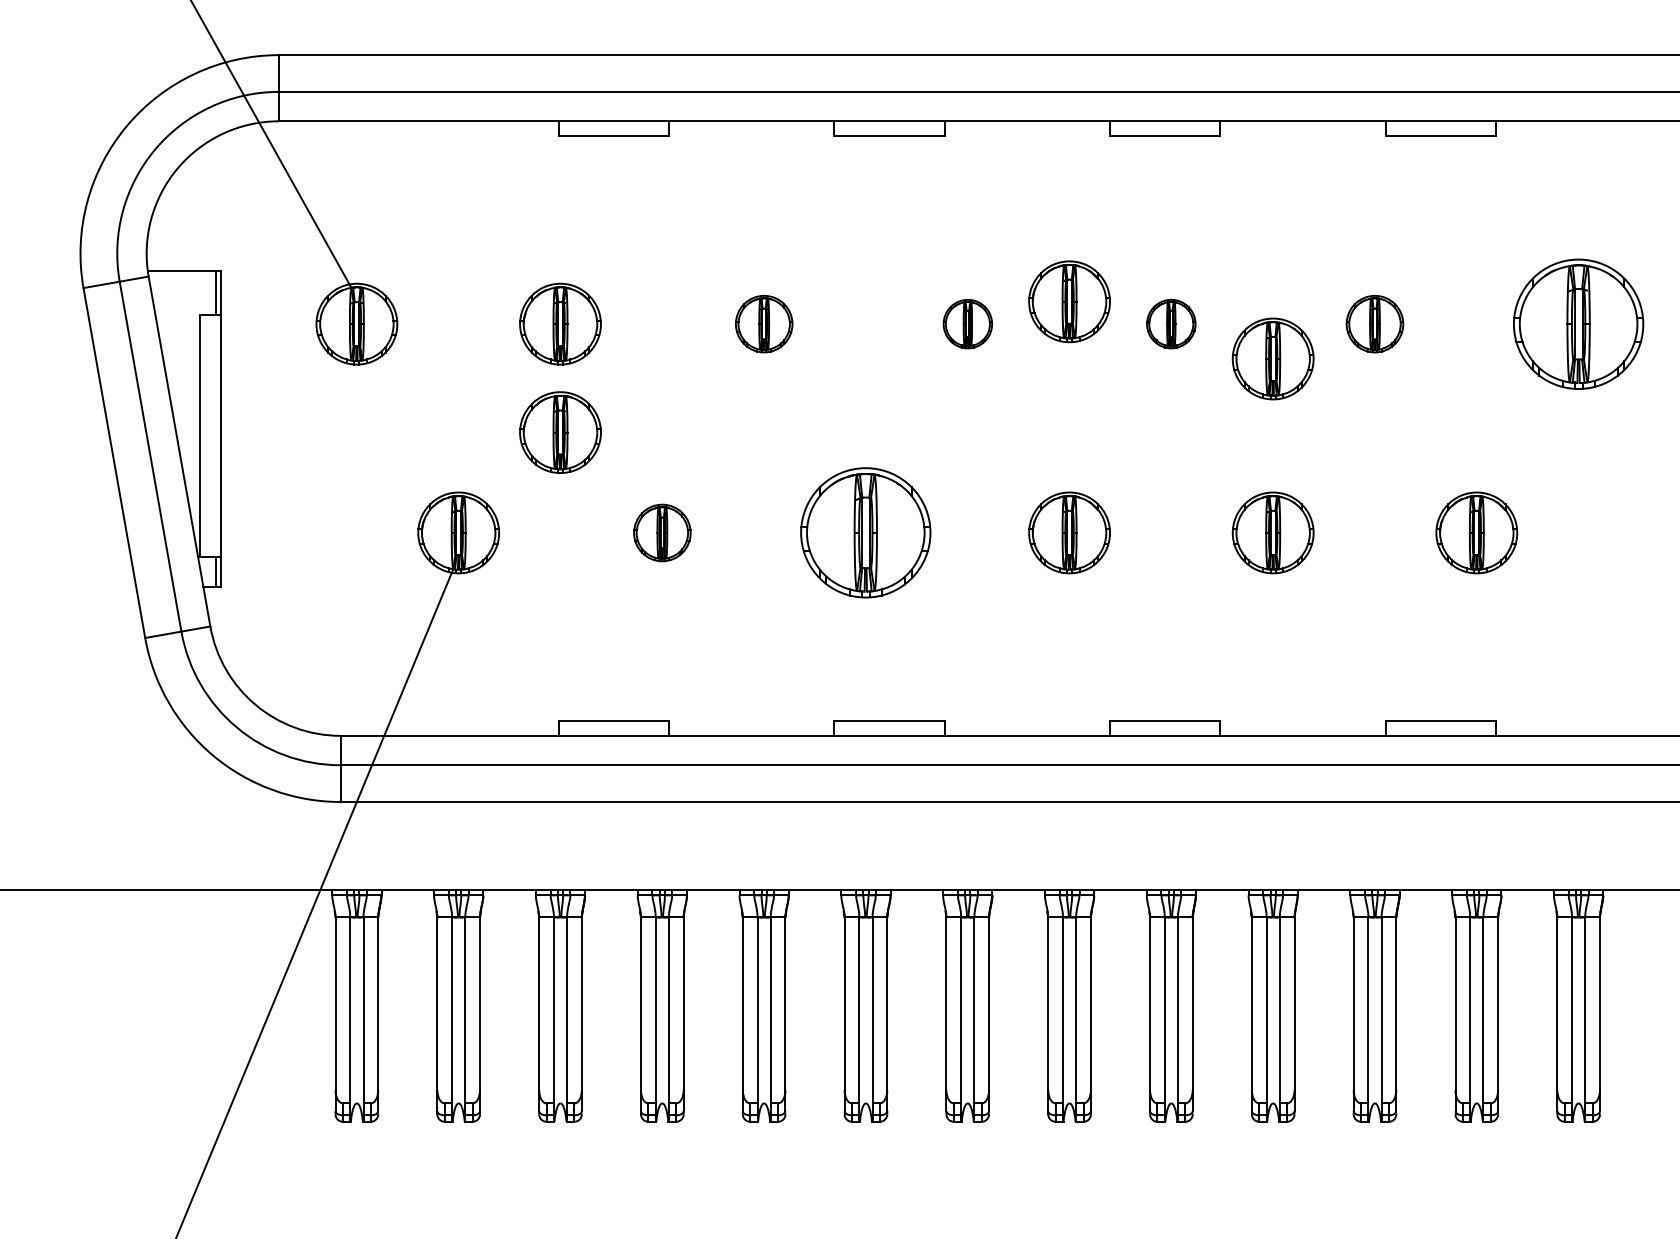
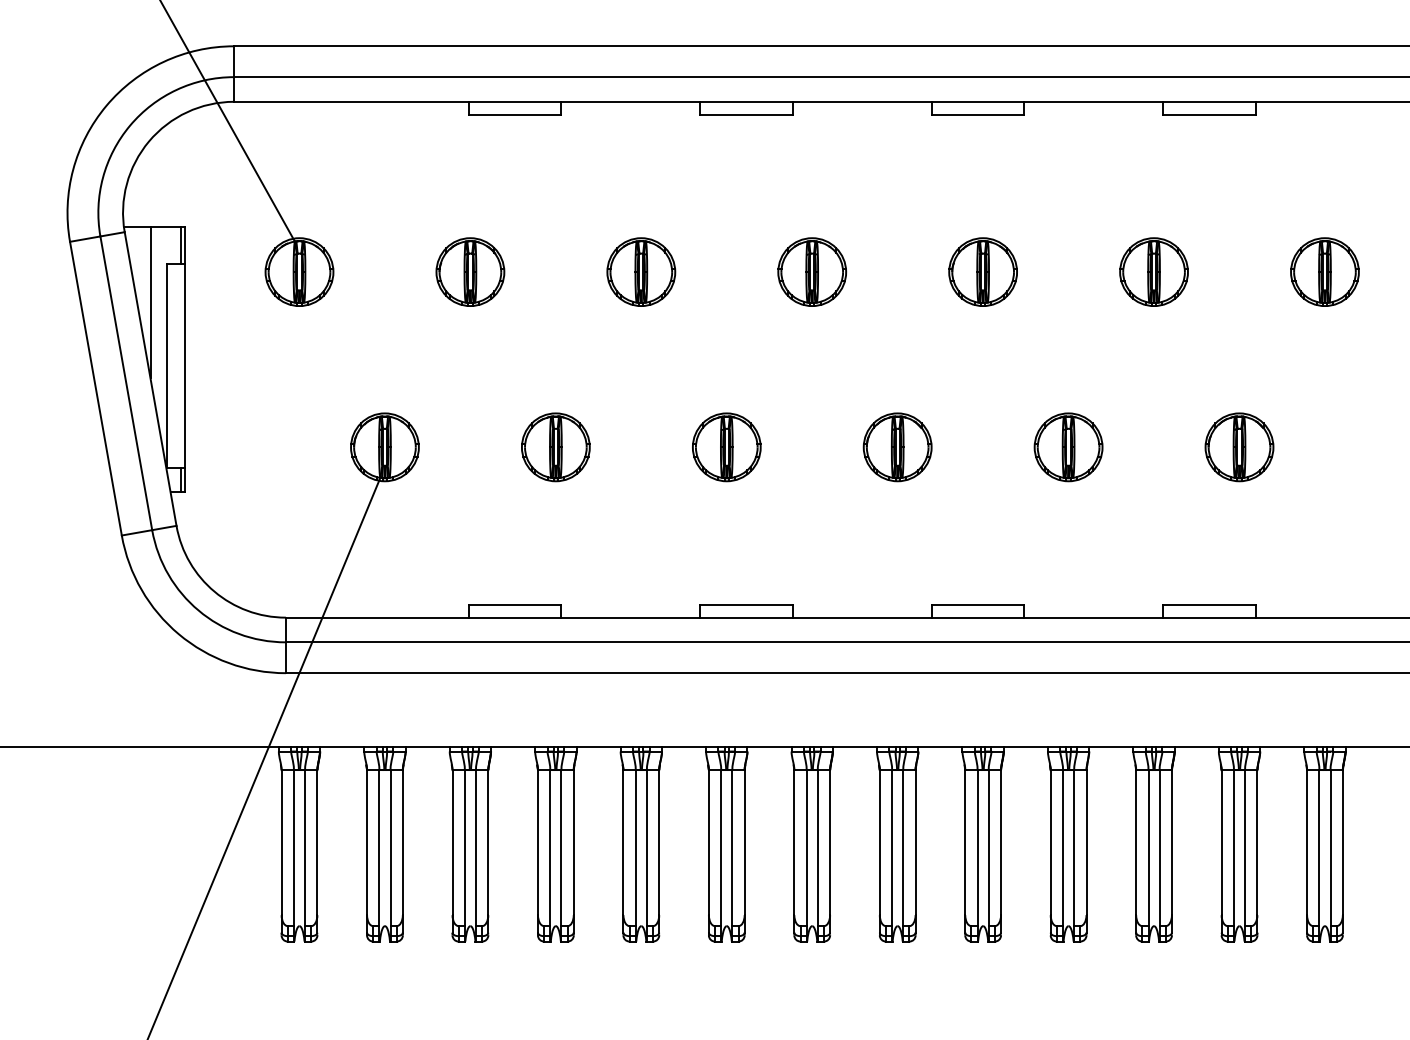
part: (1069, 301) -> (897, 253), removed
part: (764, 323) -> (641, 271), size x1.43
part: (968, 323) -> (812, 271), size x1.67
part: (1170, 323) -> (982, 271), size x1.67
part: (1374, 323) -> (1153, 271), size x1.43
part: (1578, 323) -> (1324, 271), size x0.62
part: (1273, 359) -> (1068, 301), removed
line: (179, 360) -> (150, 302), added
part: (560, 431) -> (470, 362), removed
part: (661, 533) -> (555, 447), size x1.43
part: (865, 533) -> (726, 447), size x0.62

